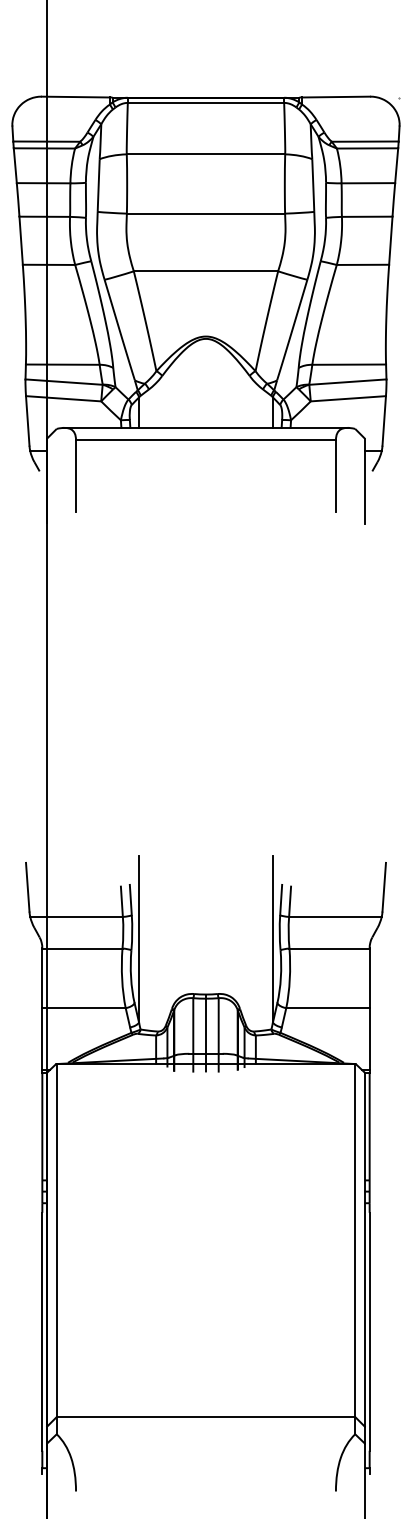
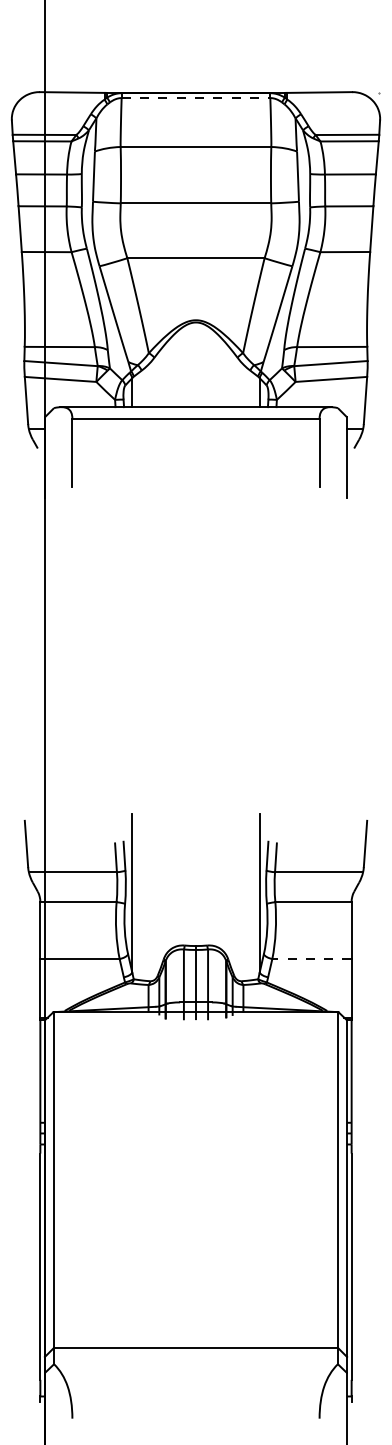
line: (206, 103) -> (196, 98), solid -> dashed
line: (327, 1007) -> (311, 958), solid -> dashed

